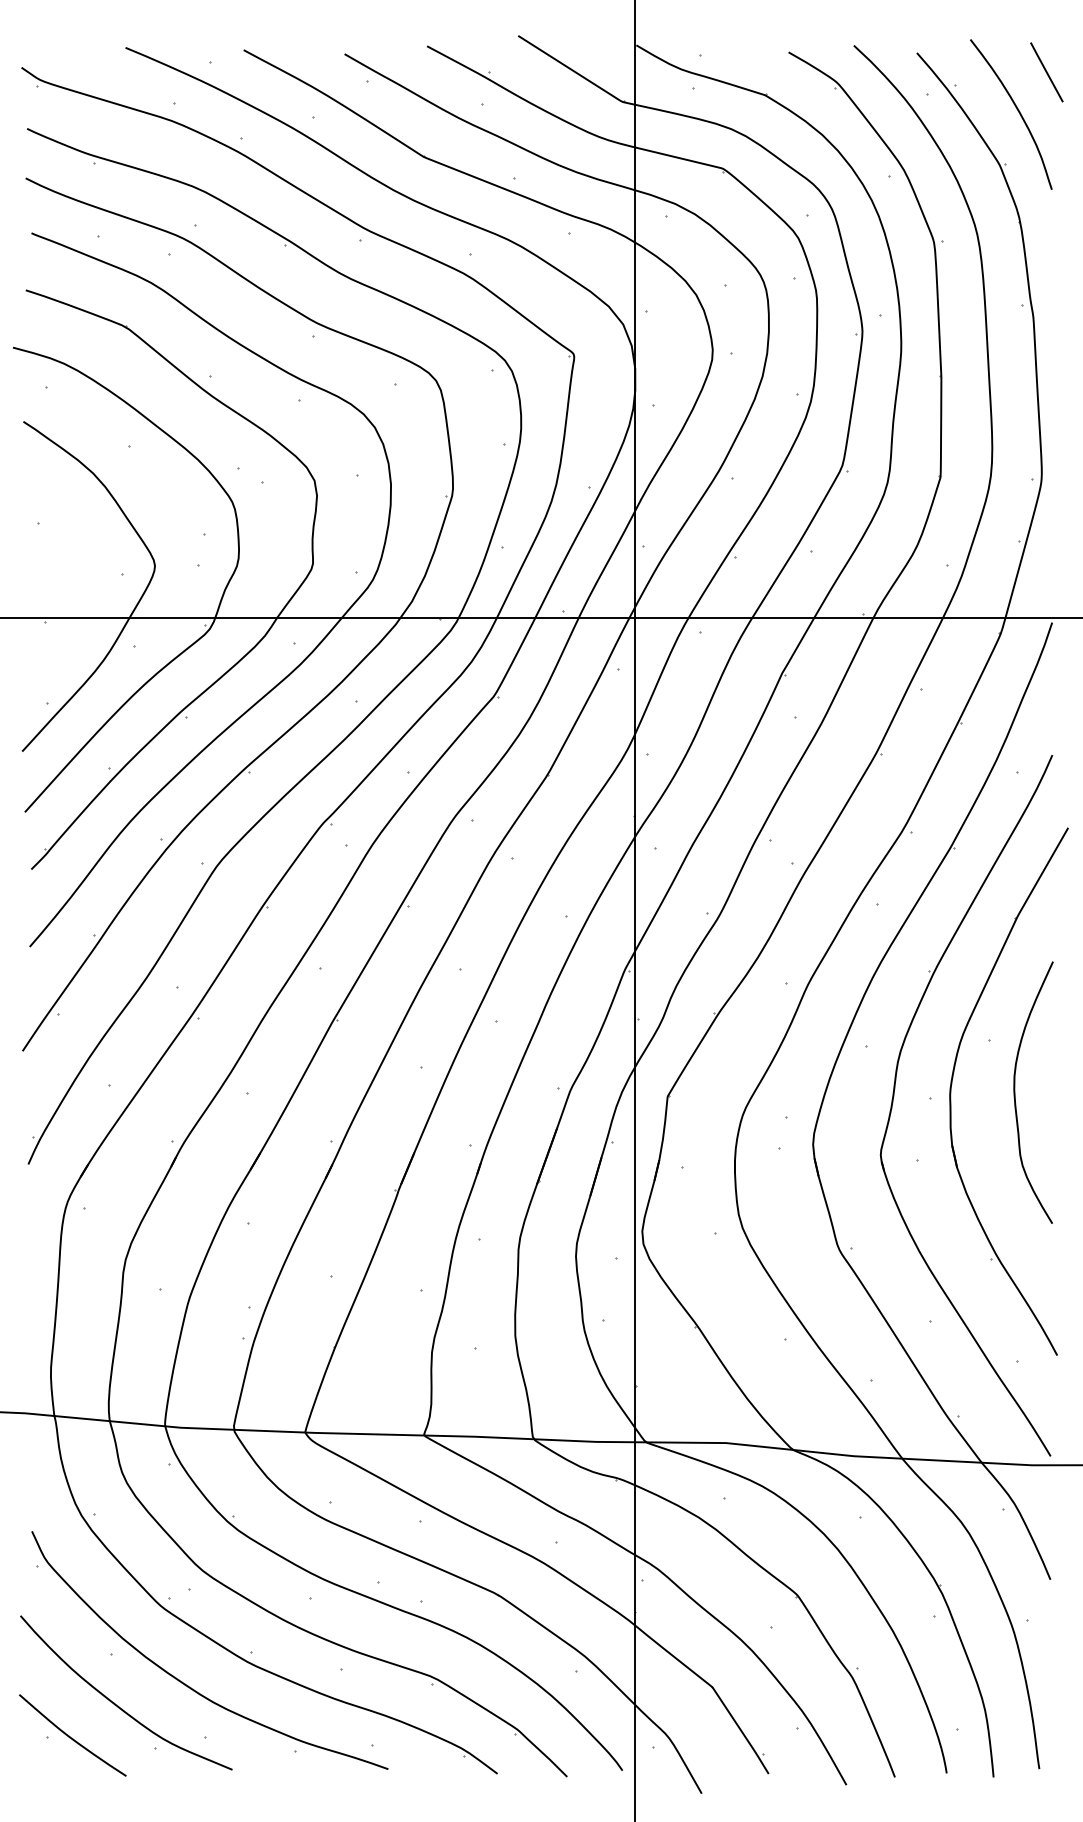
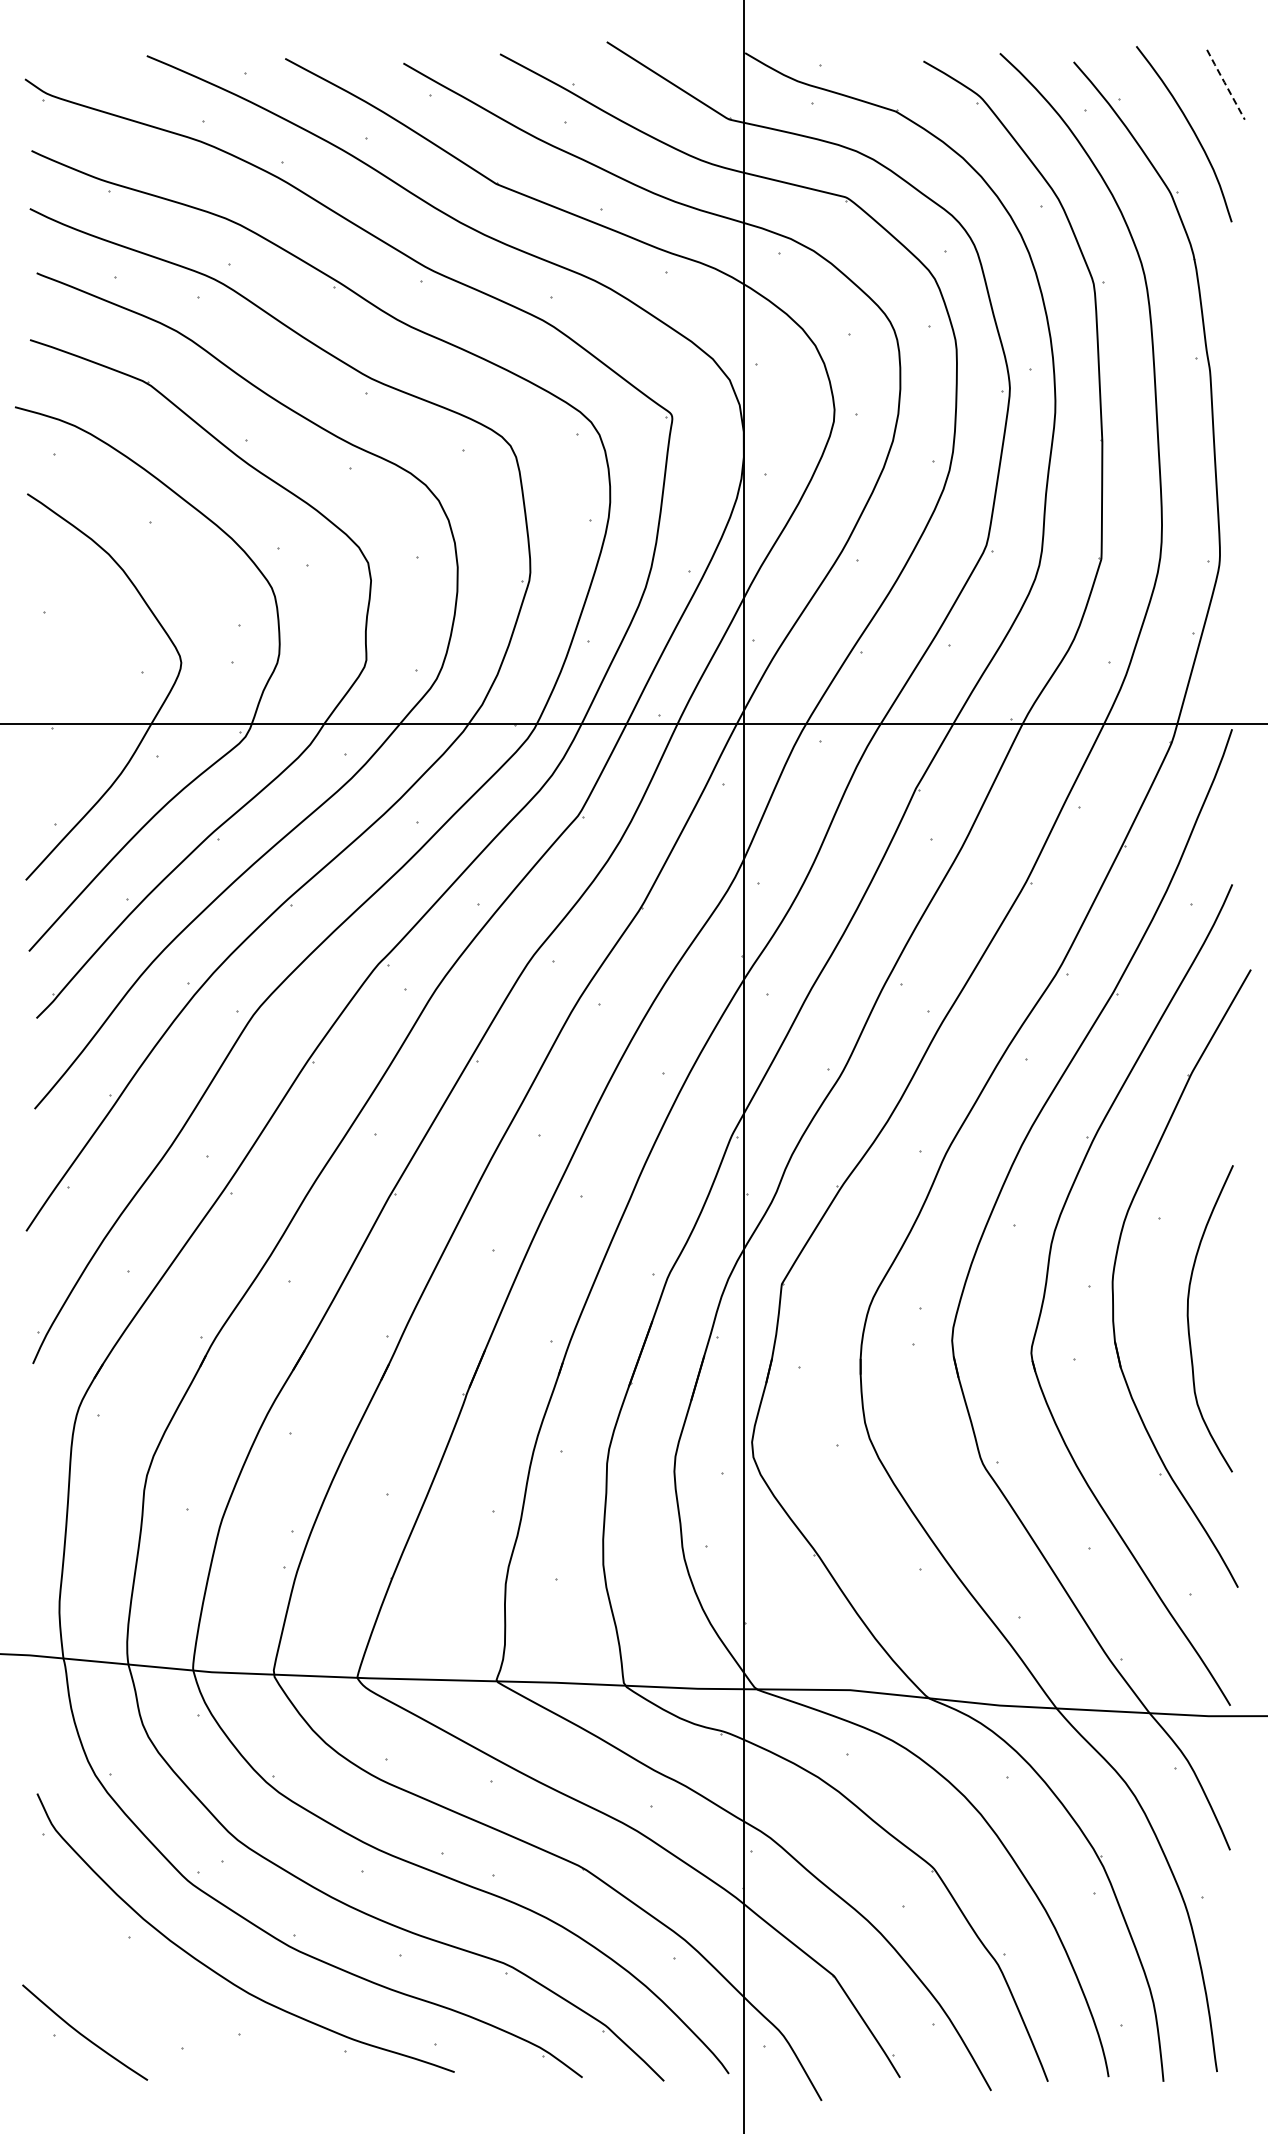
line: (1046, 72) -> (1225, 84), solid -> dashed
curve: (1015, 1095) -> (1189, 1322), moved
curve: (115, 1703) -> (135, 1995), removed

